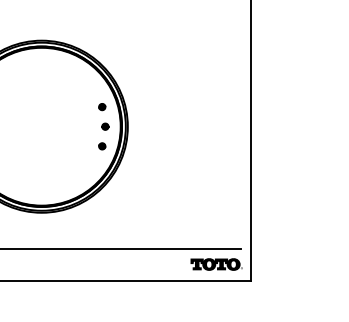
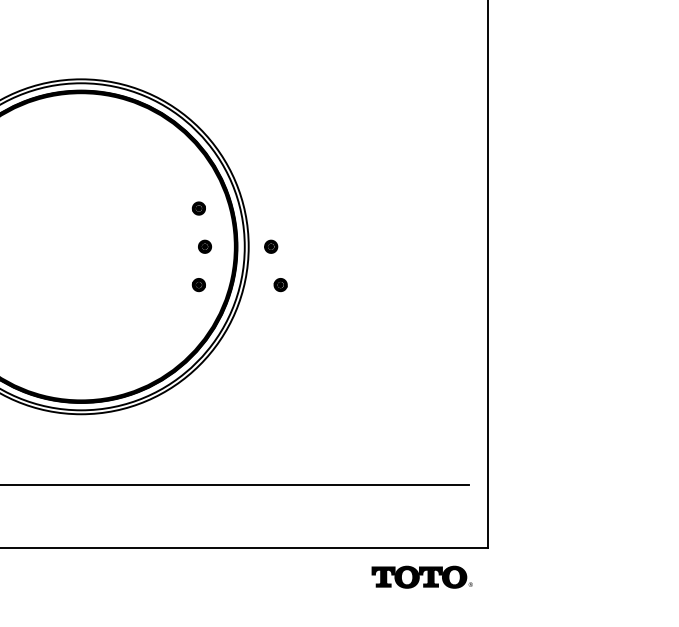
part: (139, 126) -> (271, 246), added
part: (144, 146) -> (281, 285), added
part: (216, 264) -> (421, 577), moved

